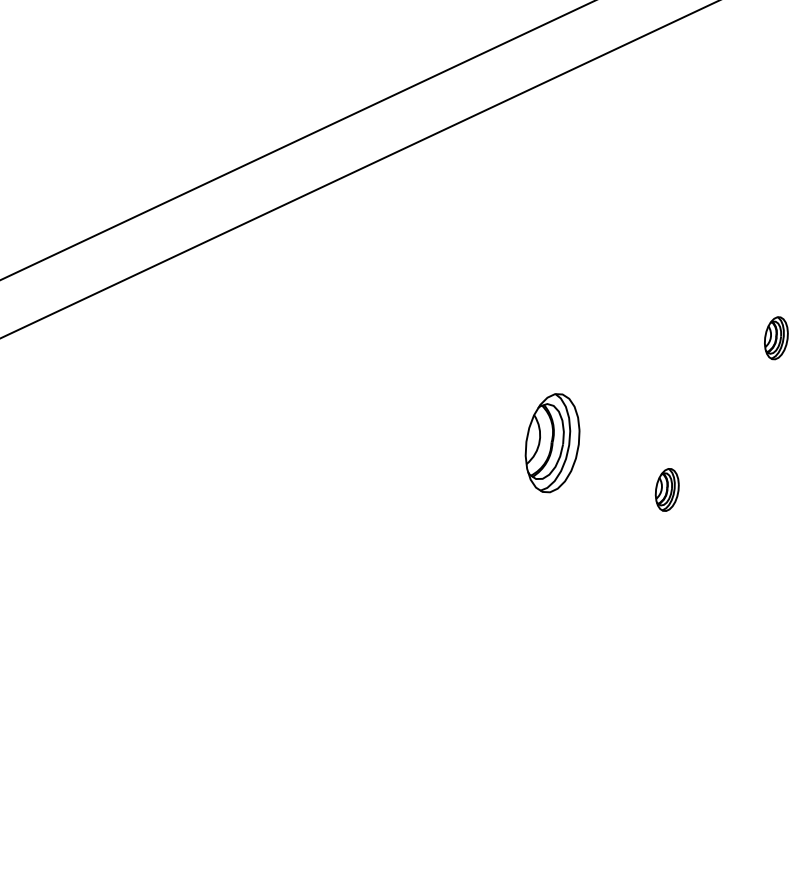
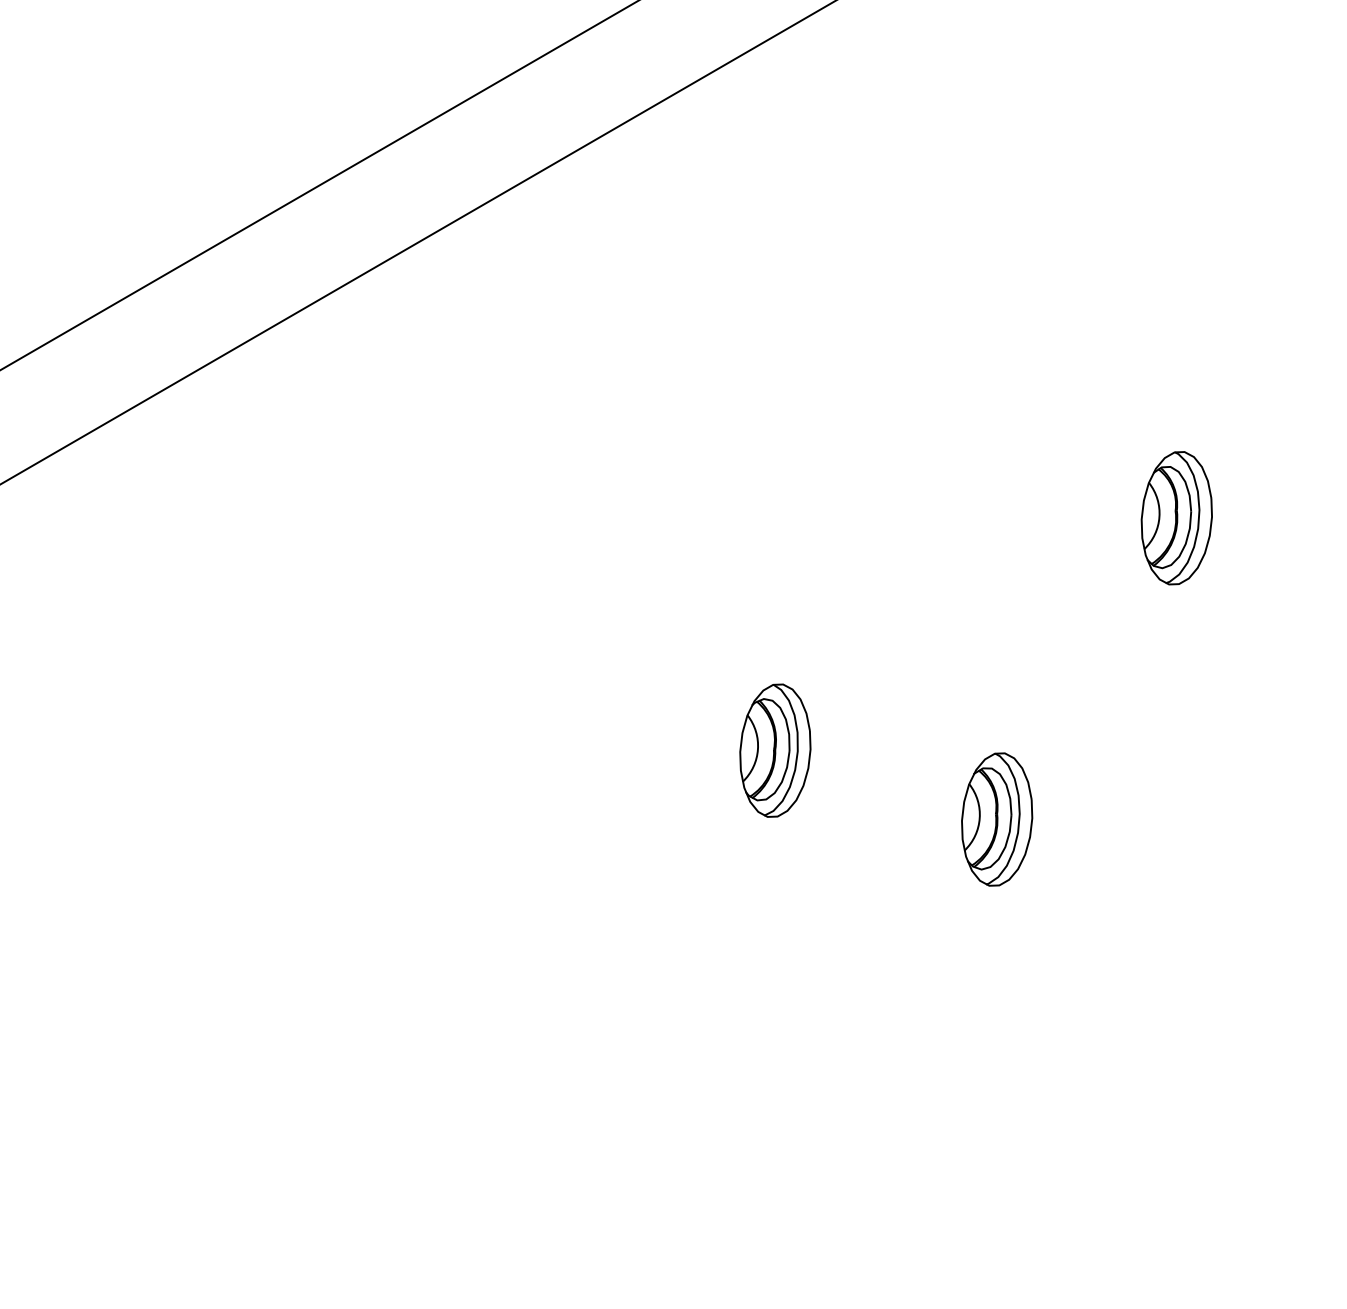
part: (776, 338) -> (1177, 518), size x1.67
part: (552, 443) -> (775, 751), size x0.71
part: (667, 489) -> (997, 818), size x1.67

